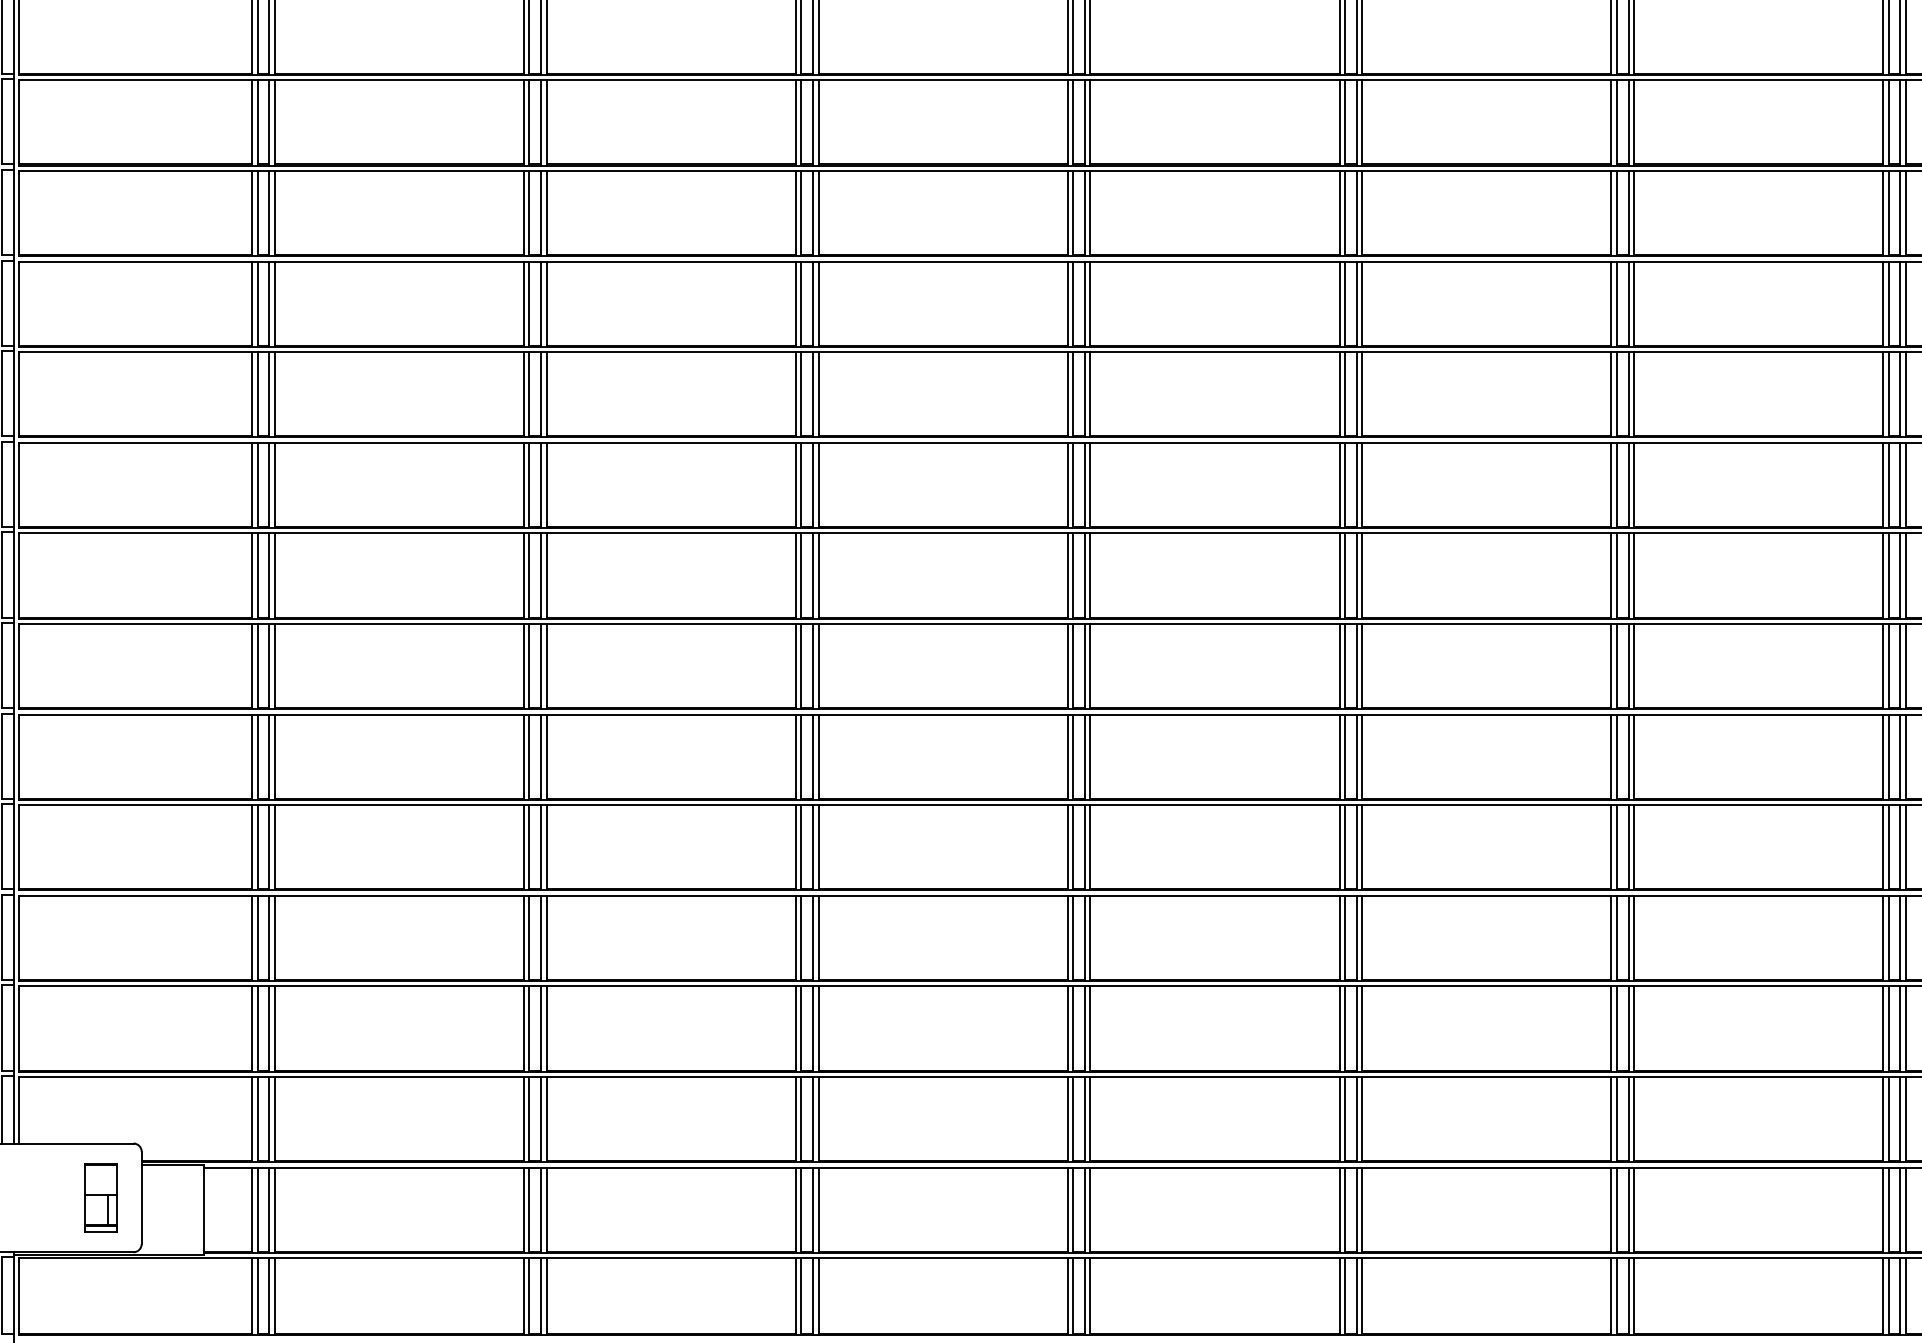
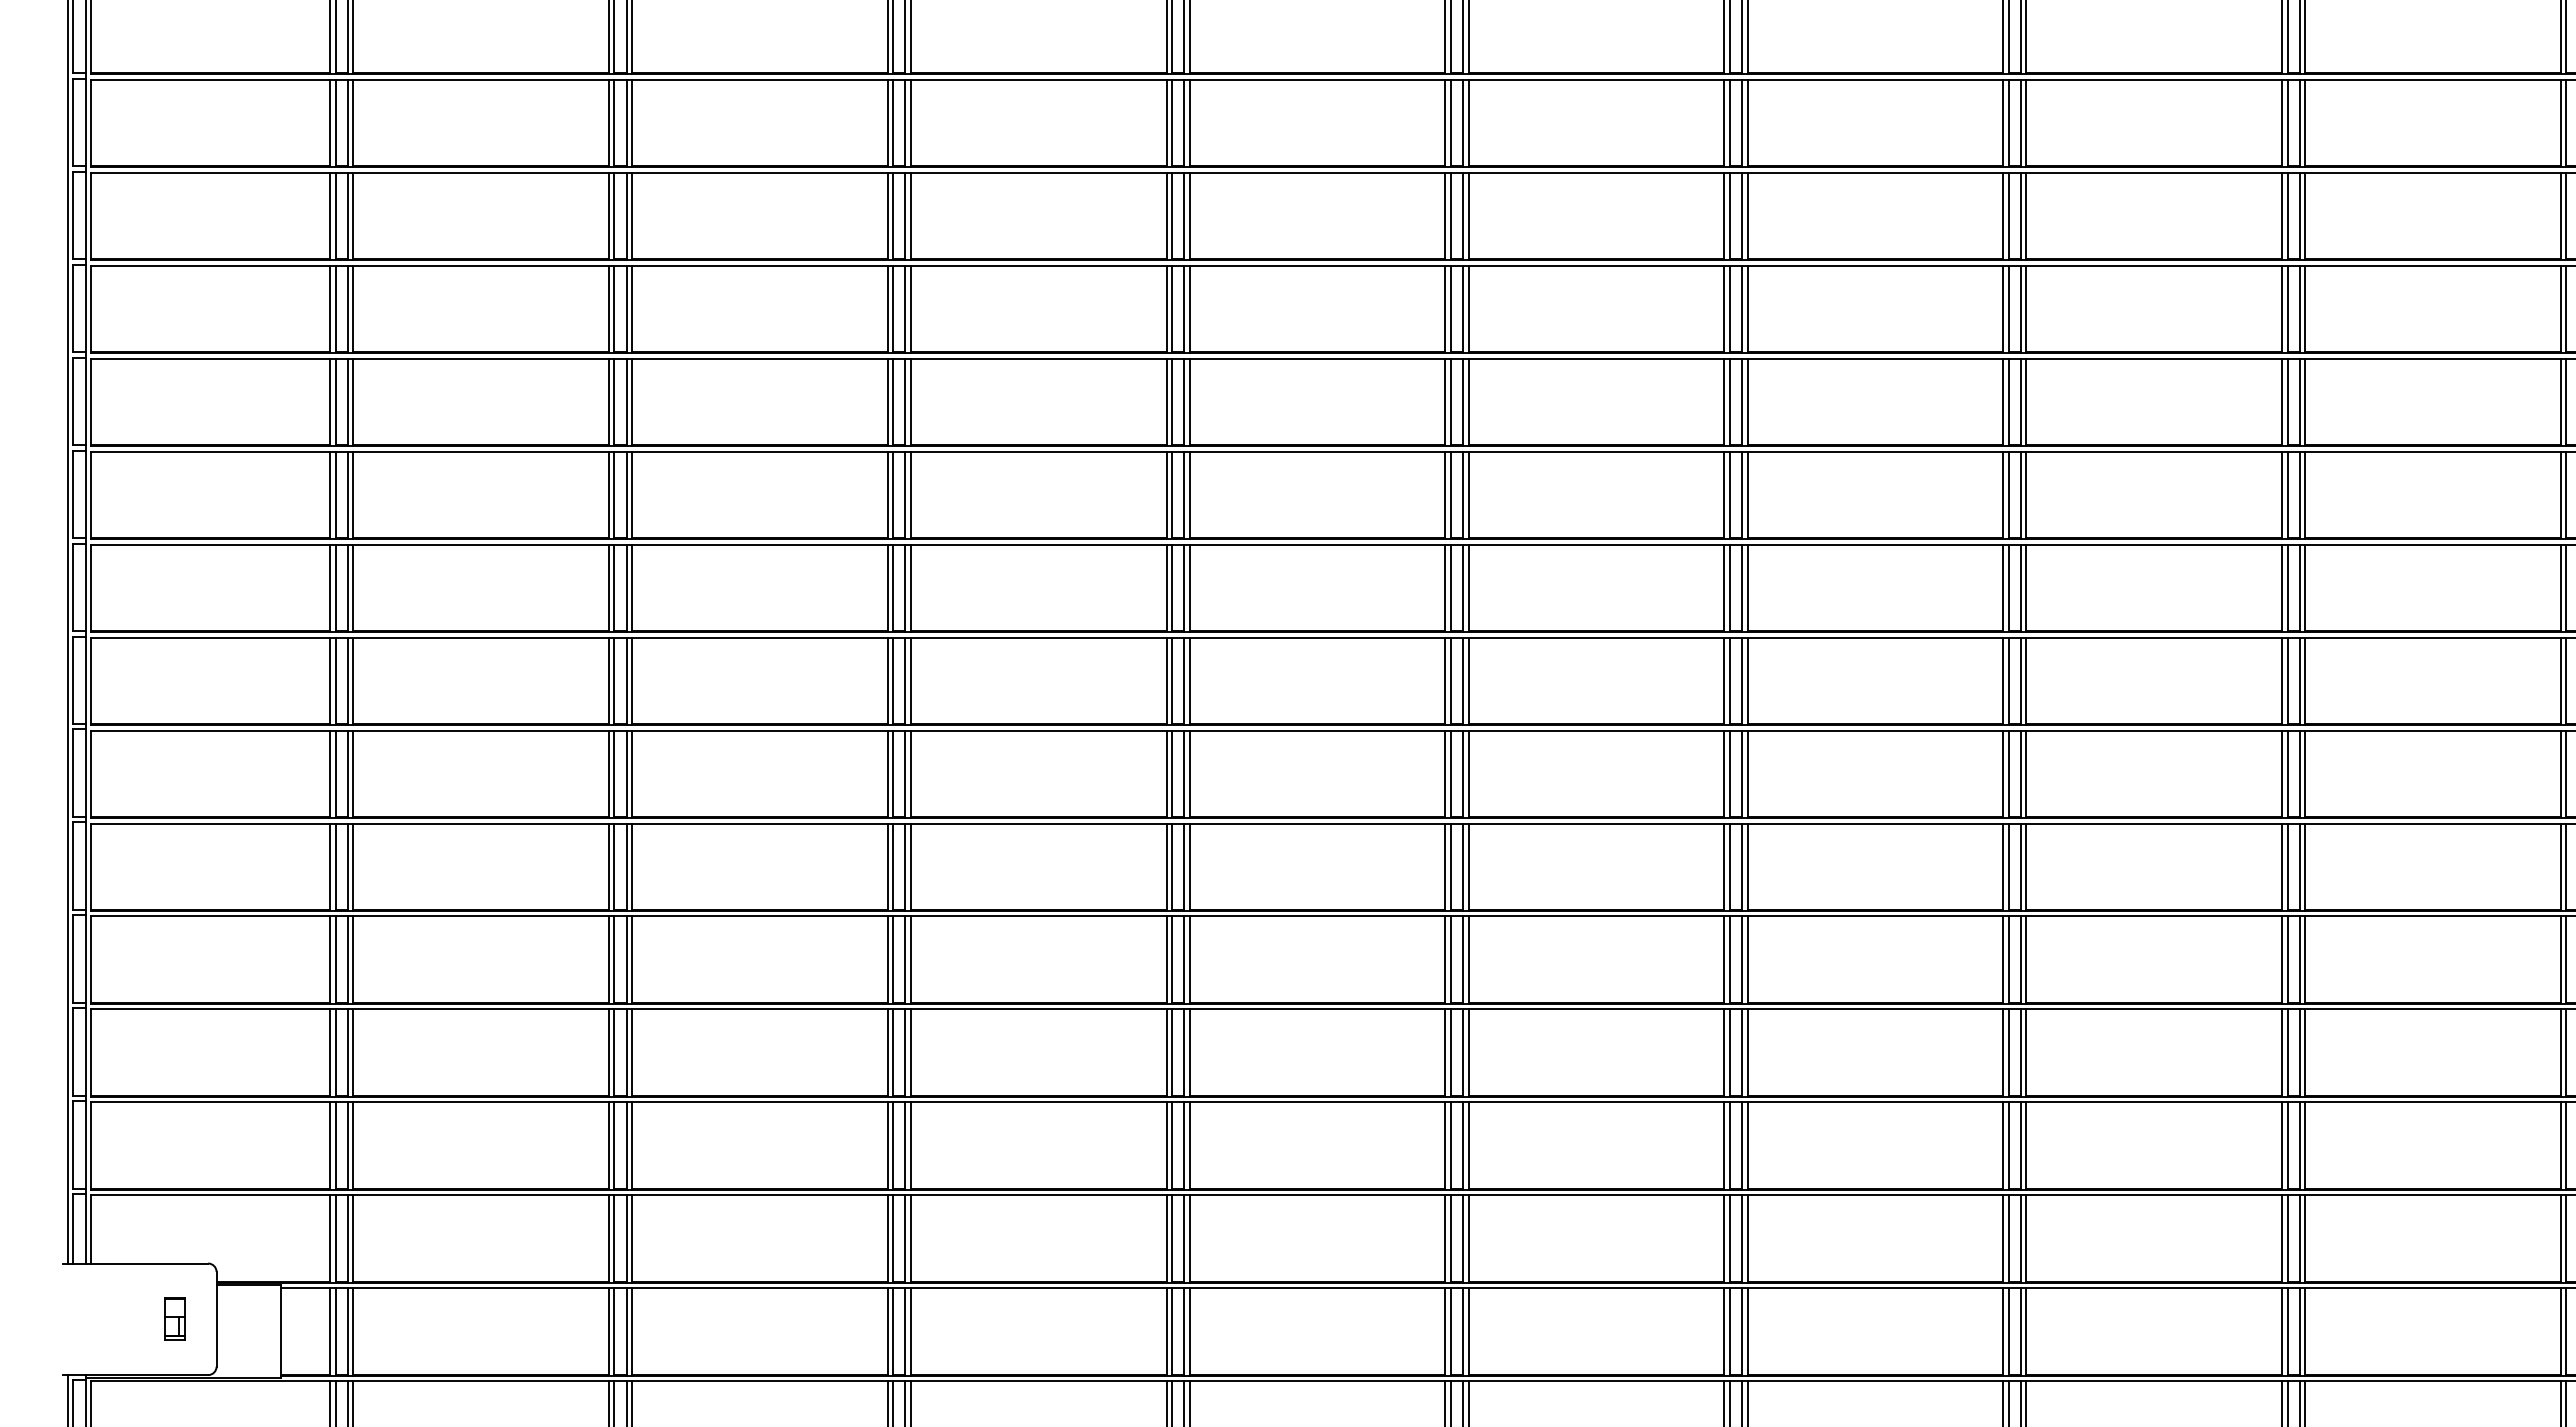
part: (100, 1197) -> (174, 1318), size x0.6

